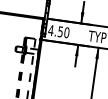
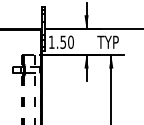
text: (50, 29) -> (51, 41), 4.50 -> 1.50

